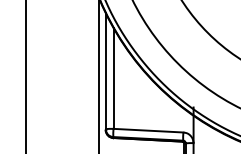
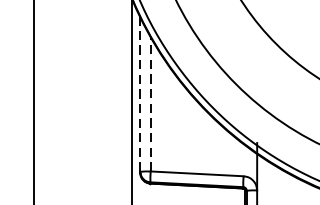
line: (105, 70) -> (140, 93), solid -> dashed
line: (113, 77) -> (150, 103), solid -> dashed

